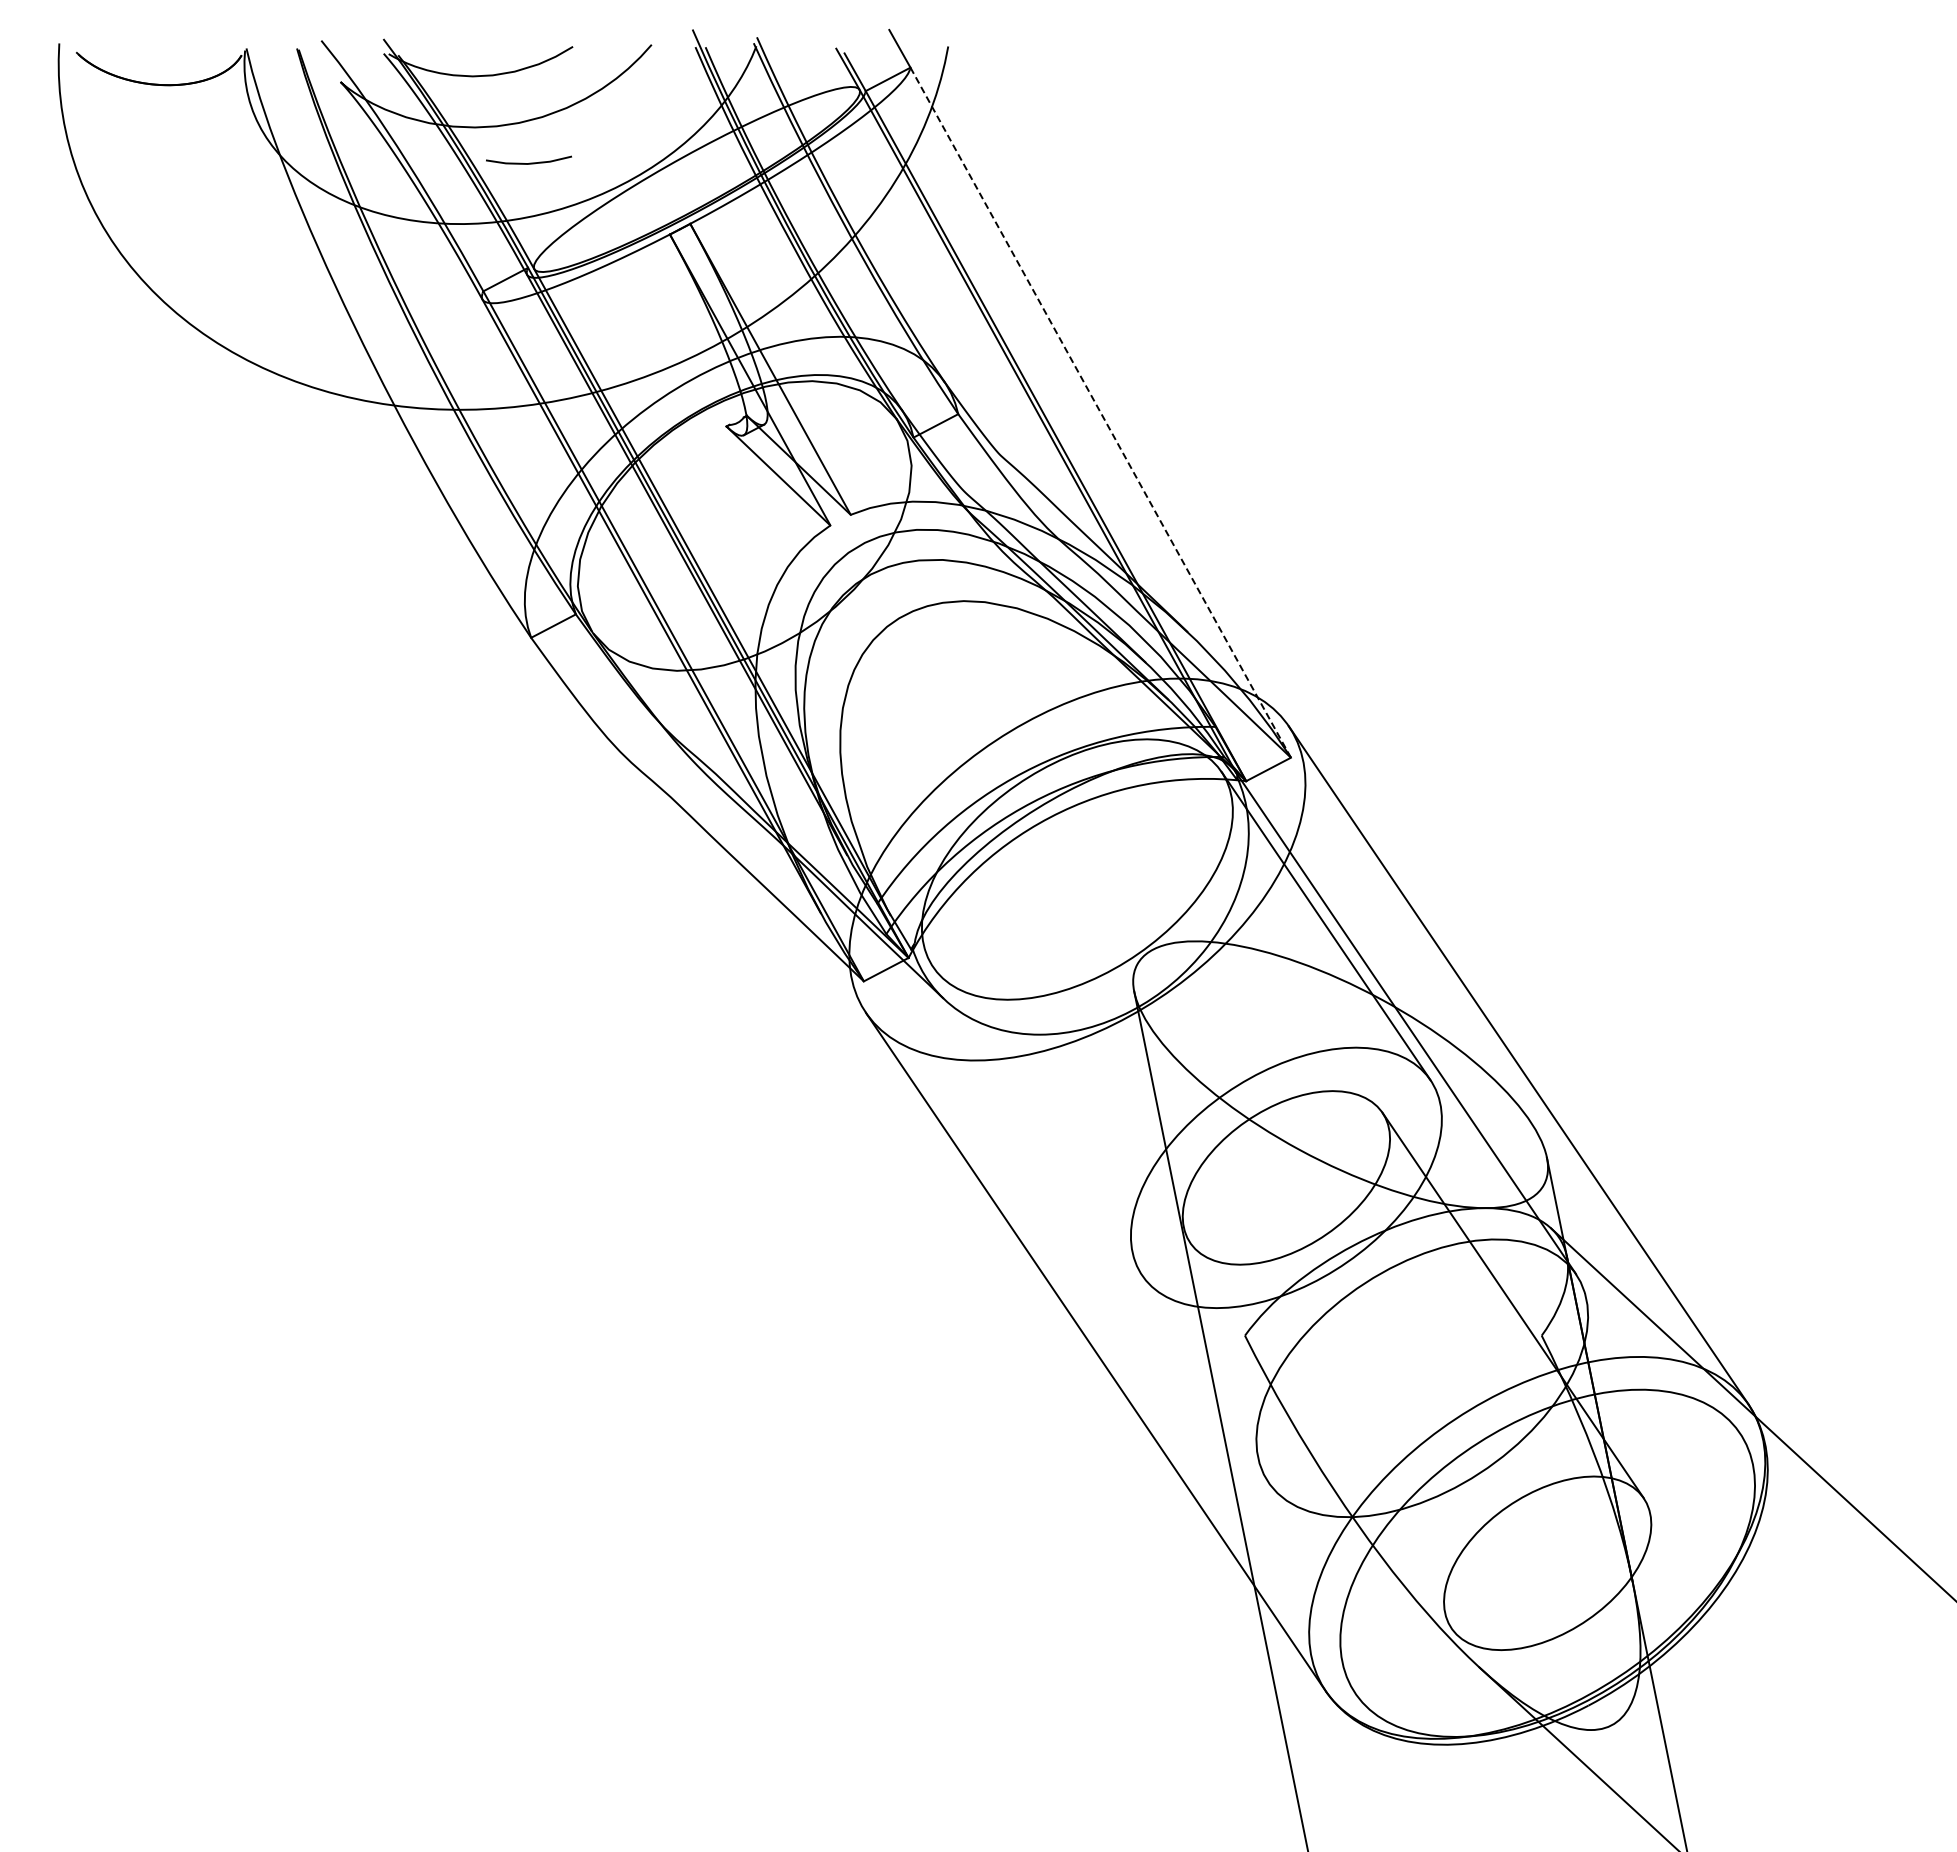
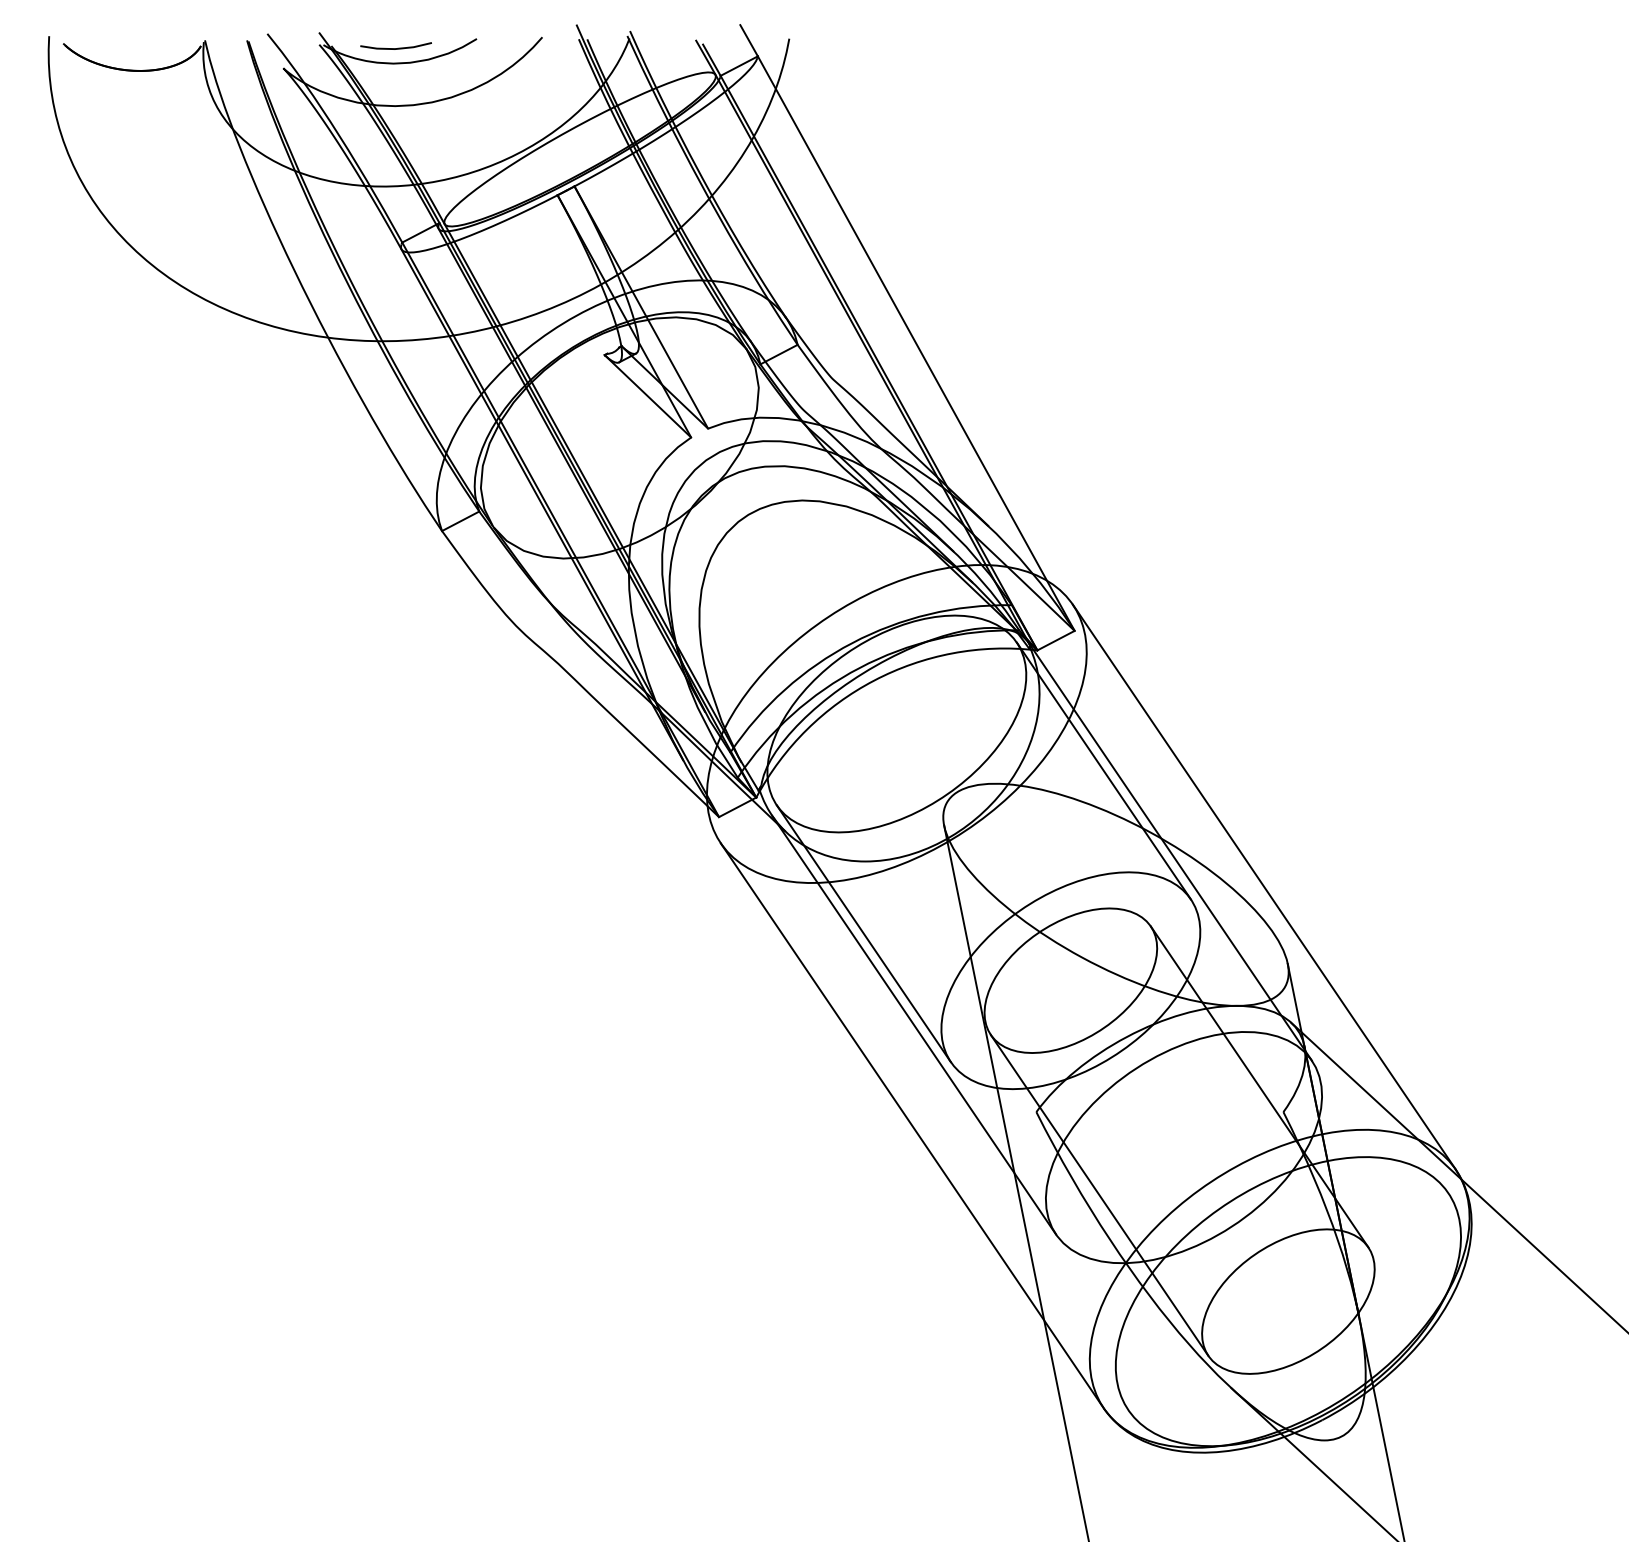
line: (529, 162) -> (396, 47), moved
line: (1100, 412) -> (916, 343), dashed -> solid
line: (1037, 1121) -> (863, 933), added
line: (1097, 1230) -> (913, 1024), added
line: (1320, 1435) -> (1099, 1195), added

